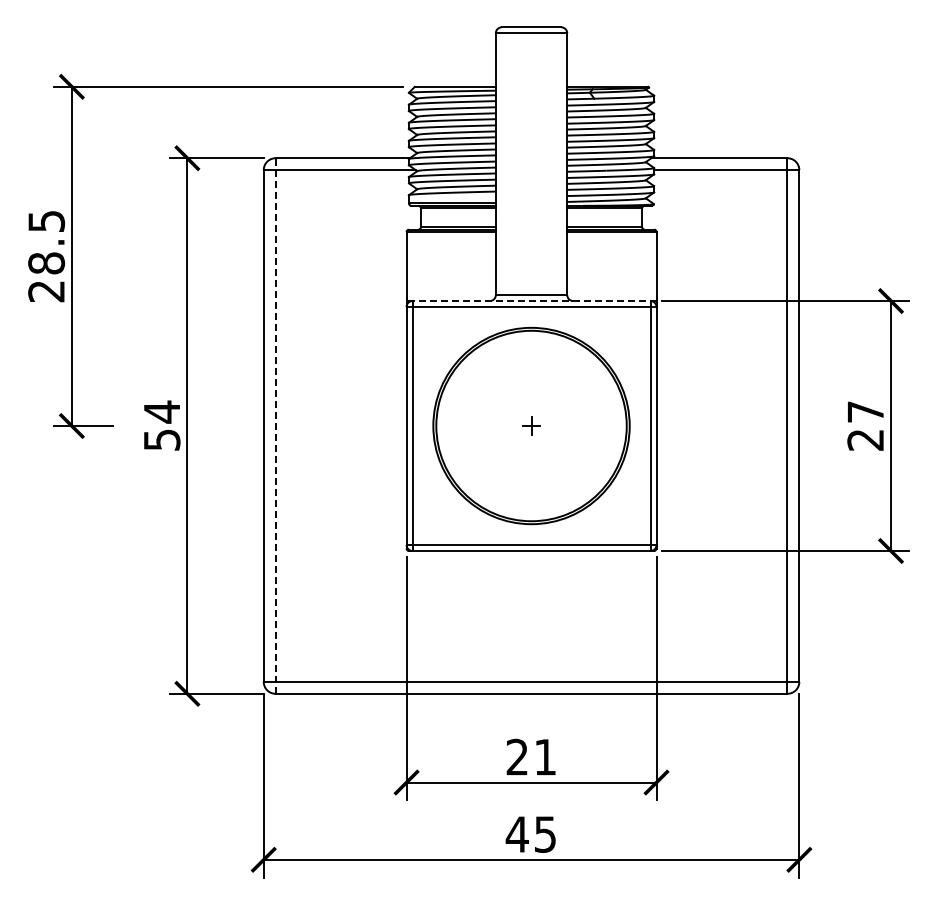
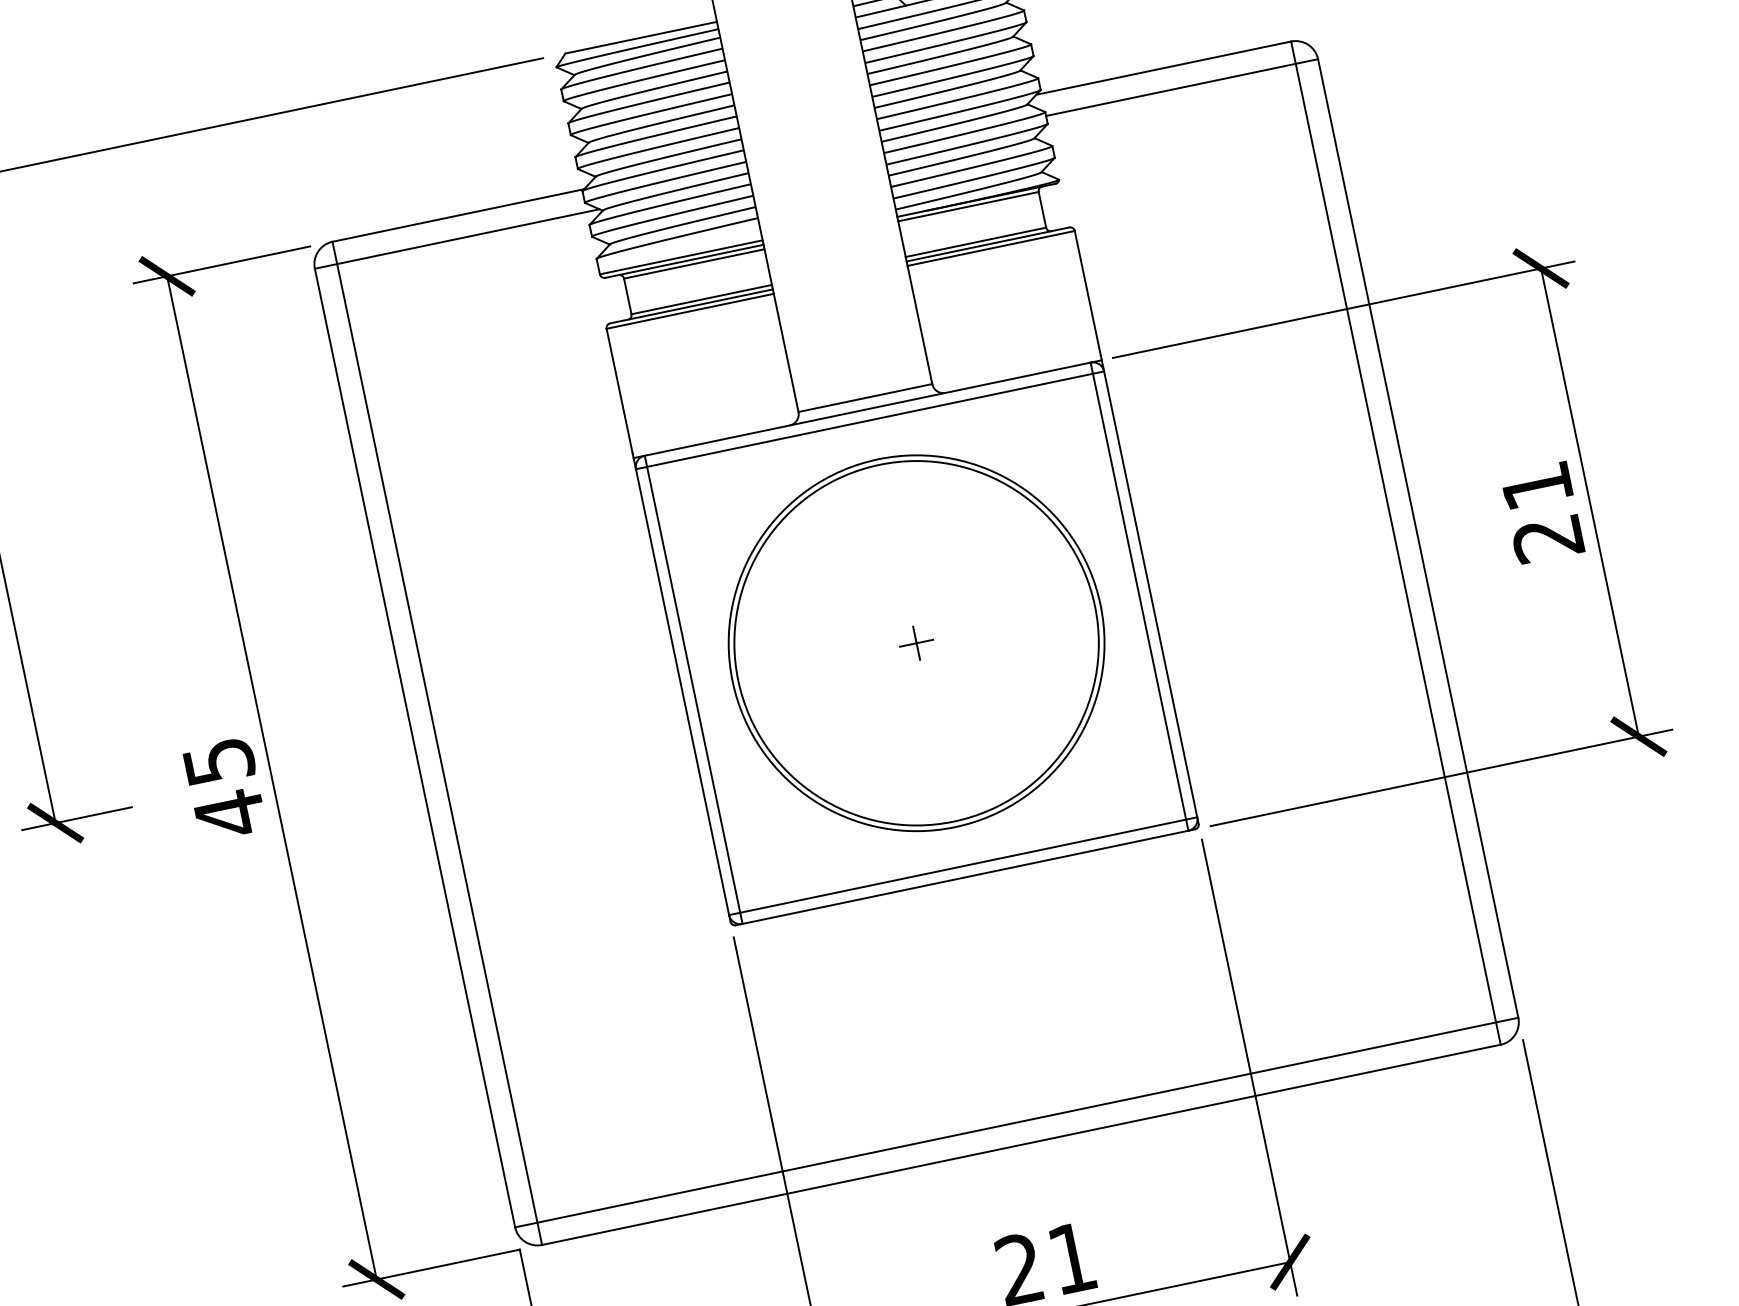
line: (531, 301) -> (867, 410), dashed -> solid
text: (865, 411) -> (1536, 485), 27 -> 21
text: (162, 425) -> (225, 786), 54 -> 45
line: (275, 426) -> (437, 744), dashed -> solid

